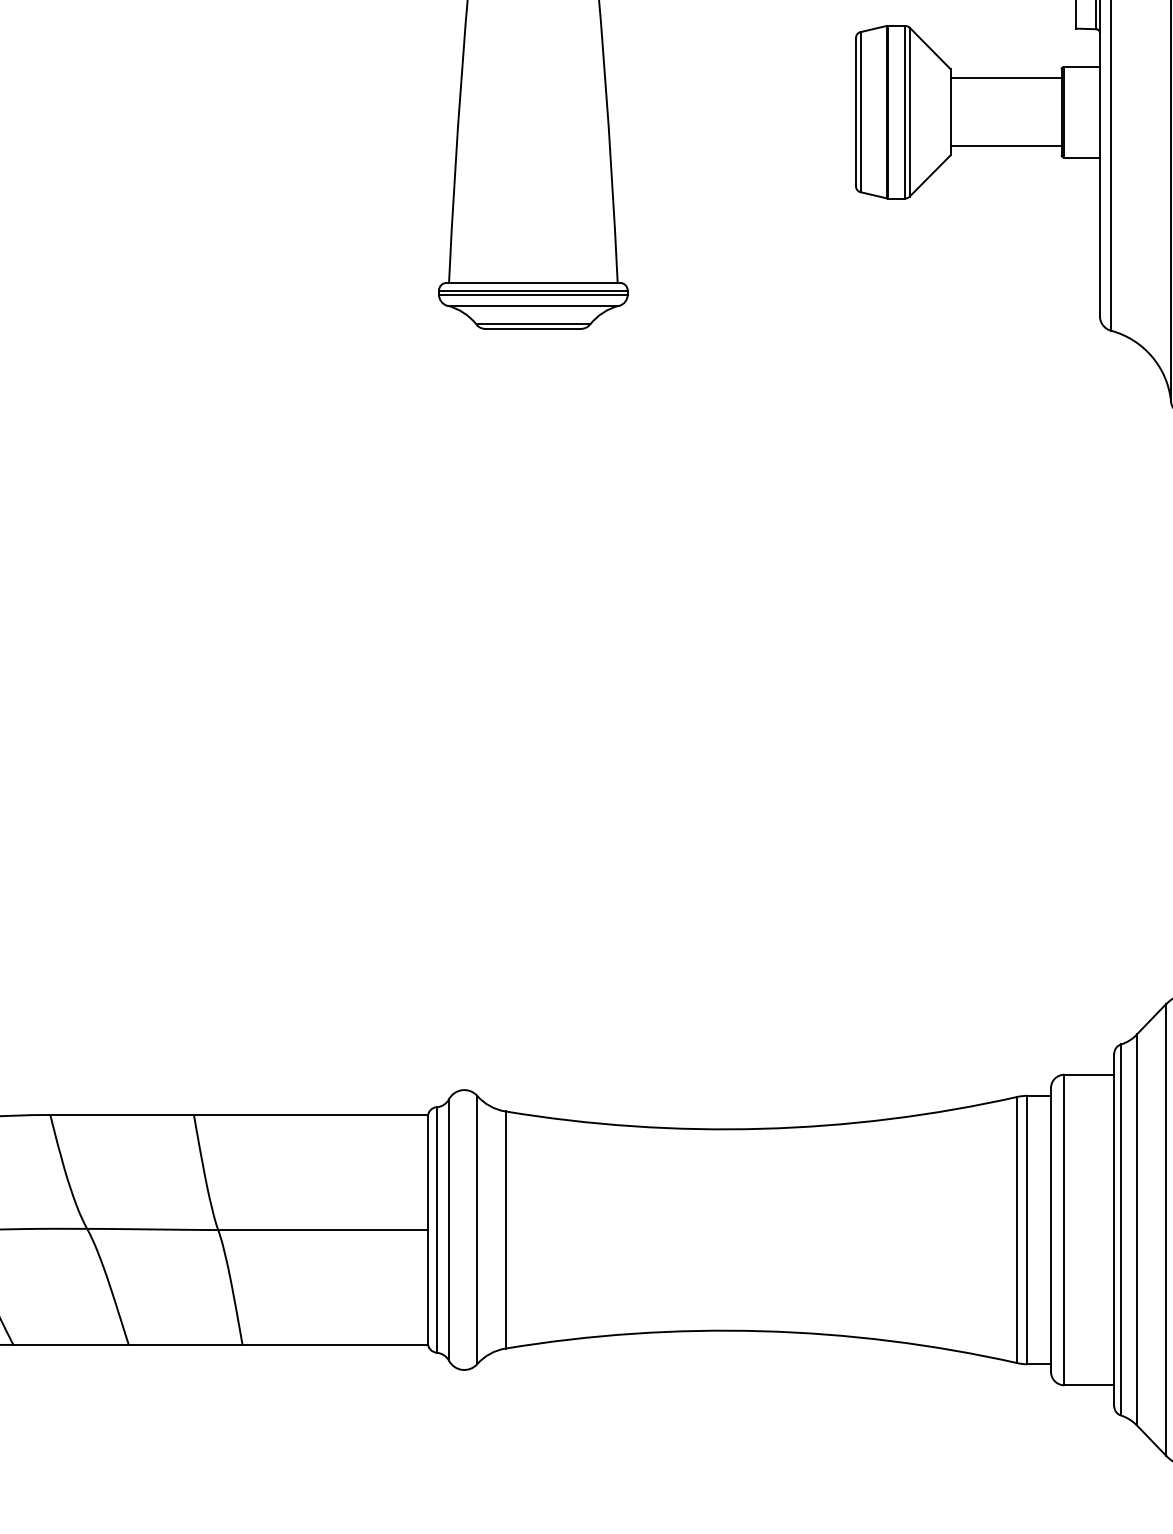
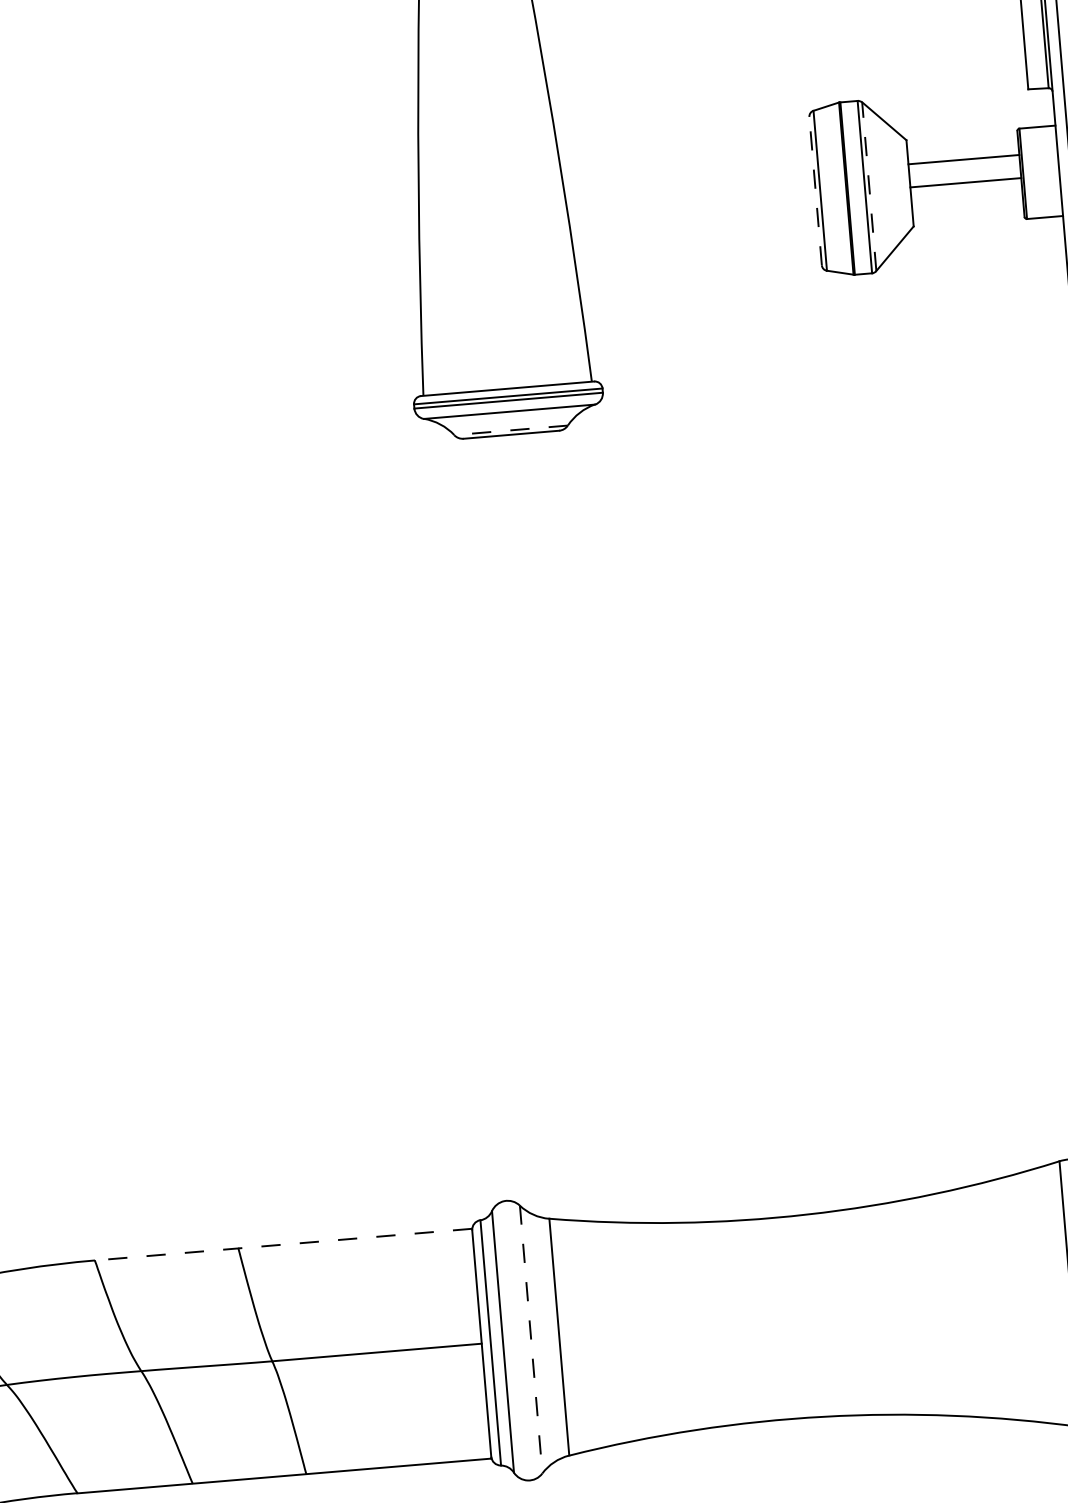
line: (1005, 78) -> (965, 182), moved
line: (856, 111) -> (816, 190), solid -> dashed
line: (909, 111) -> (869, 186), solid -> dashed
line: (1005, 146) -> (963, 160), moved
line: (533, 324) -> (511, 430), solid -> dashed
line: (239, 1114) -> (283, 1244), solid -> dashed
line: (477, 1230) -> (531, 1340), solid -> dashed

